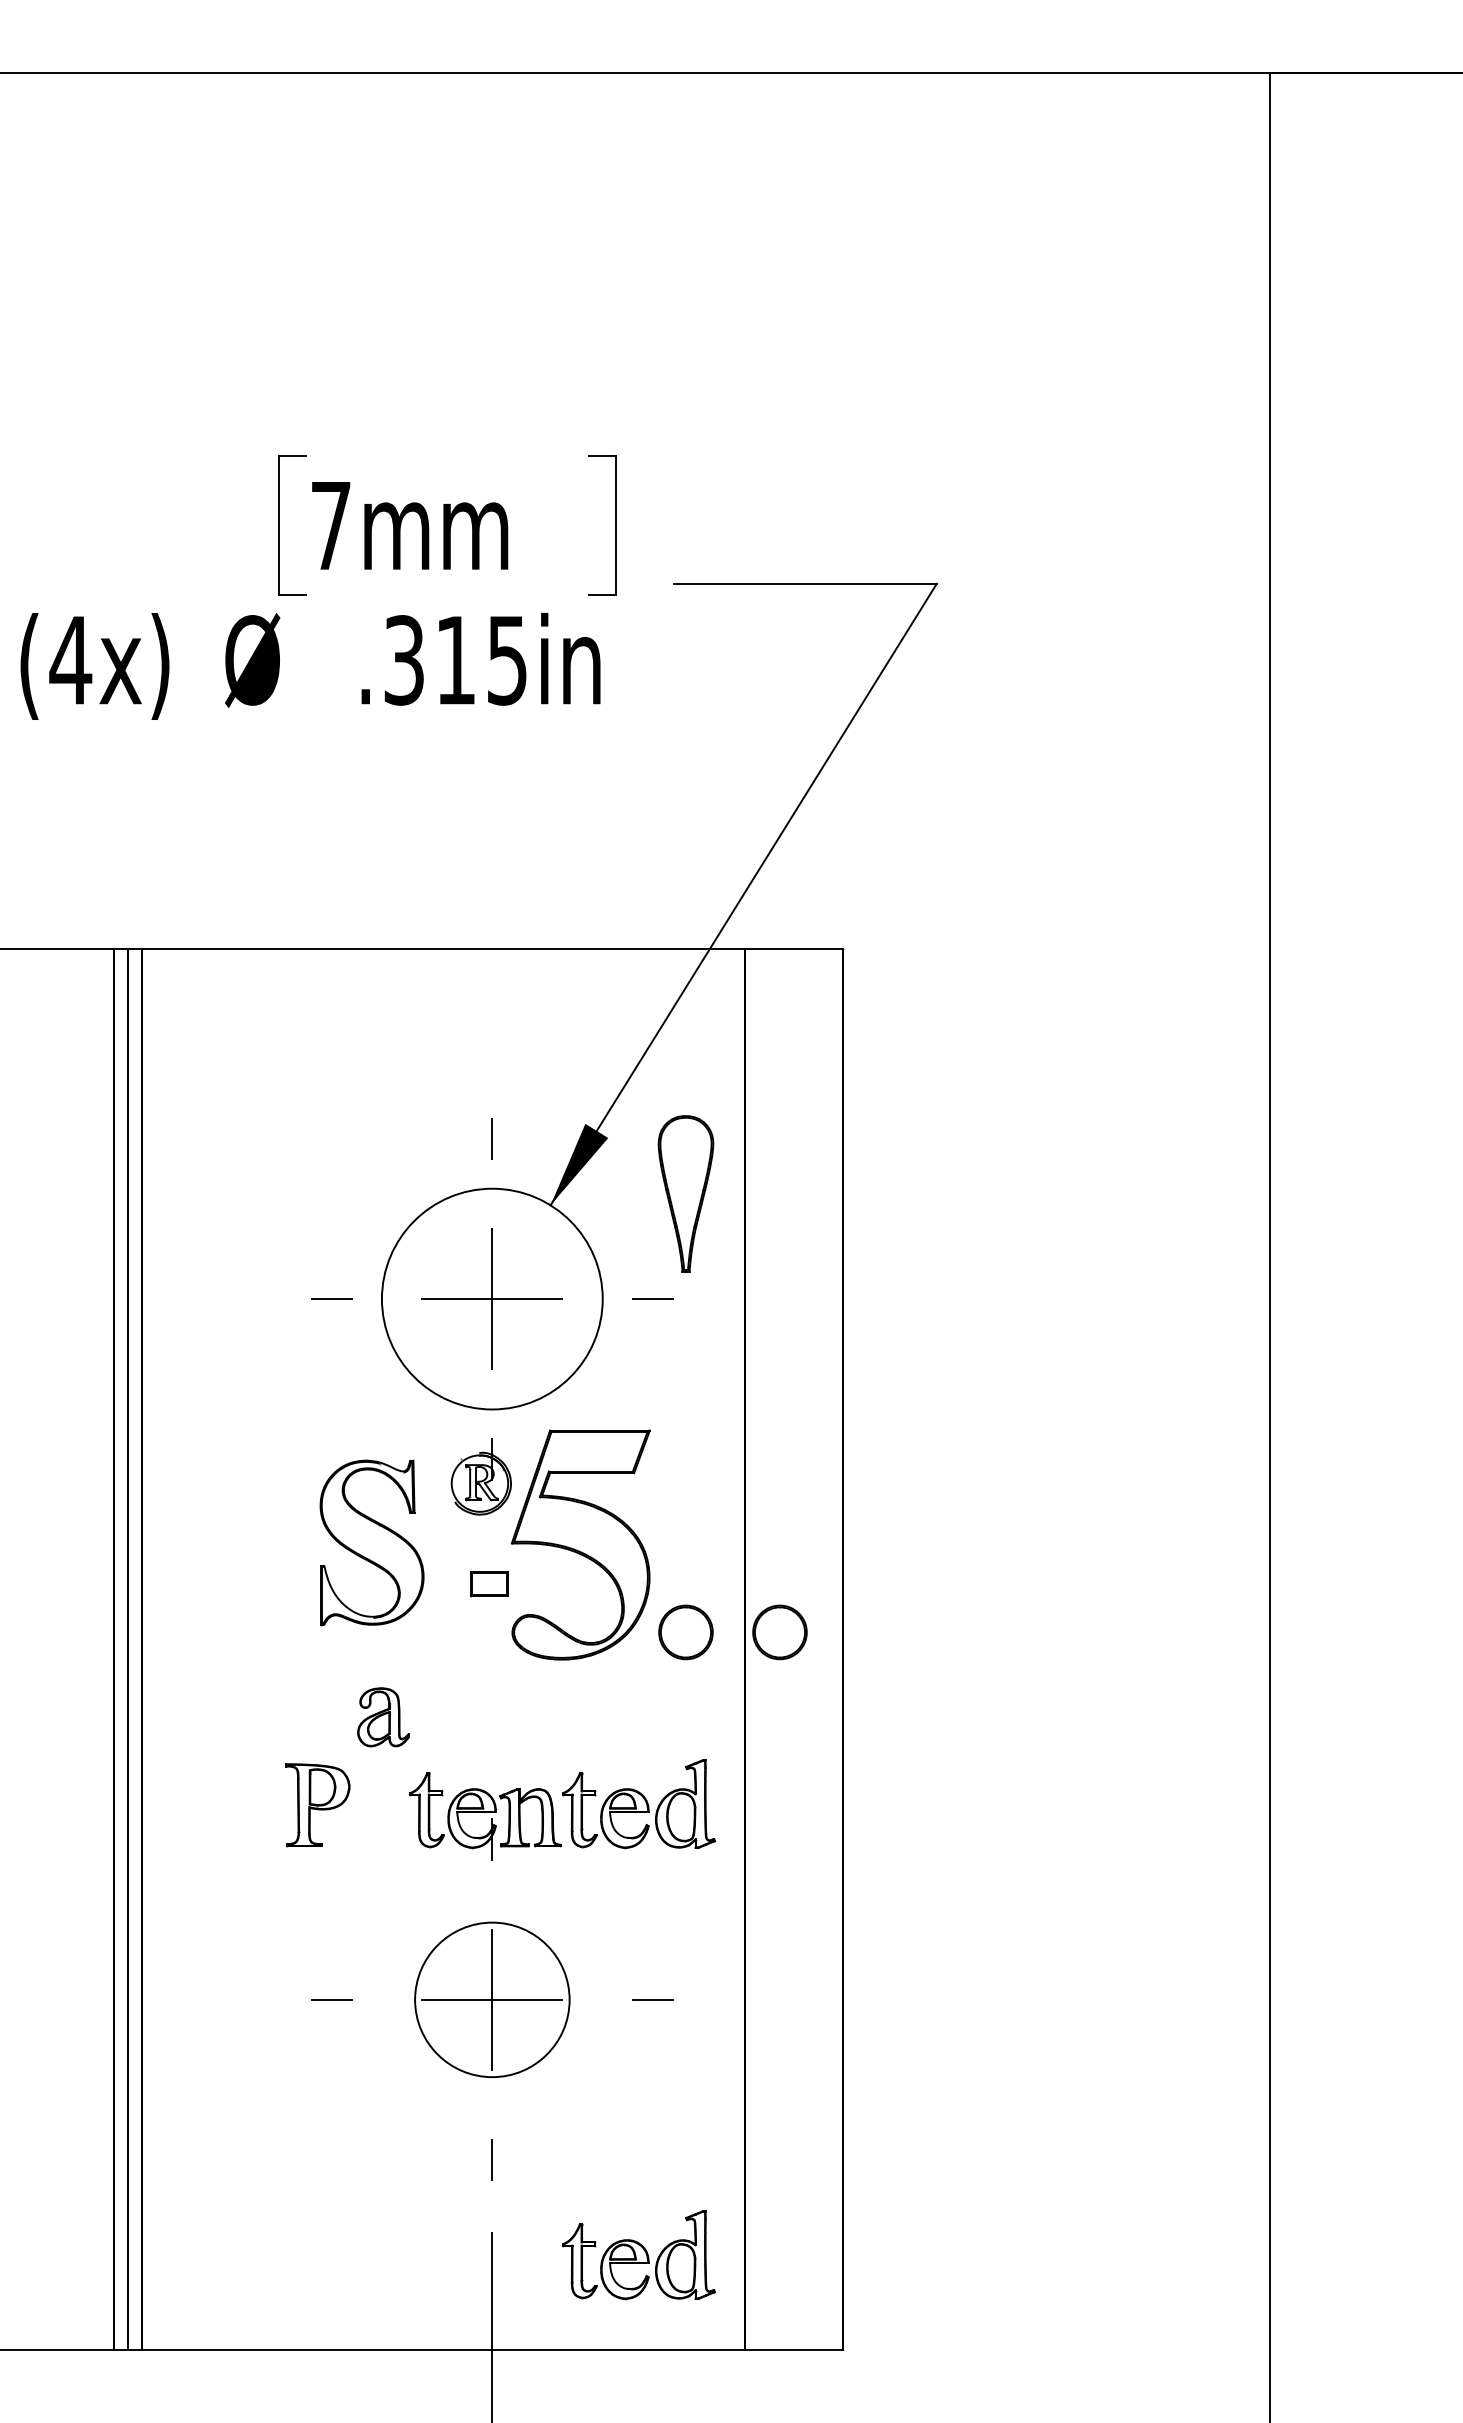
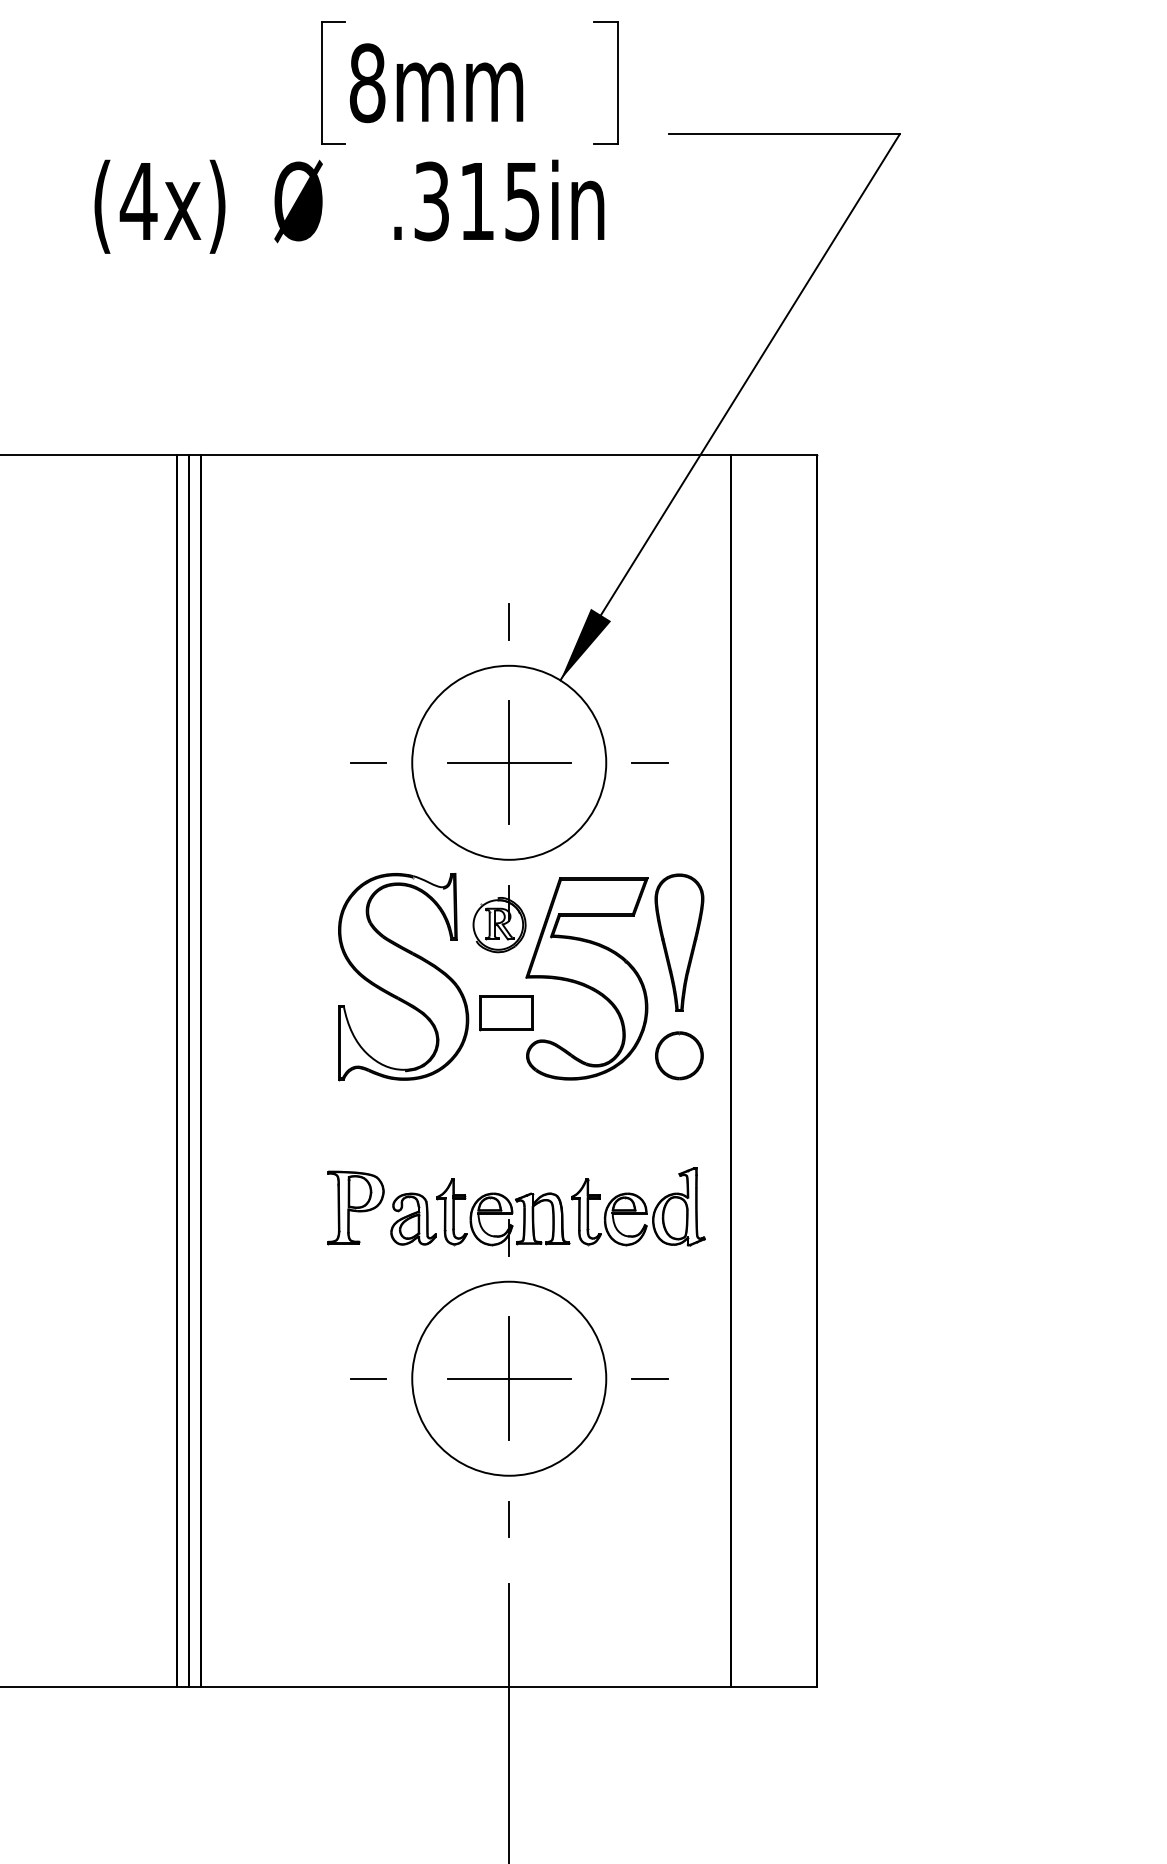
text: (331, 525) -> (367, 82), 7mm -> 8mm
part: (685, 1193) -> (679, 942), moved
part: (371, 1542) -> (403, 976), size x1.43
part: (489, 1584) -> (506, 1013), size x1.67
part: (779, 1632) -> (761, 1055), removed
part: (383, 1717) -> (413, 1219), moved
circle: (491, 1999) -> (508, 1378), size x1.43
part: (638, 2255) -> (637, 1603), removed

